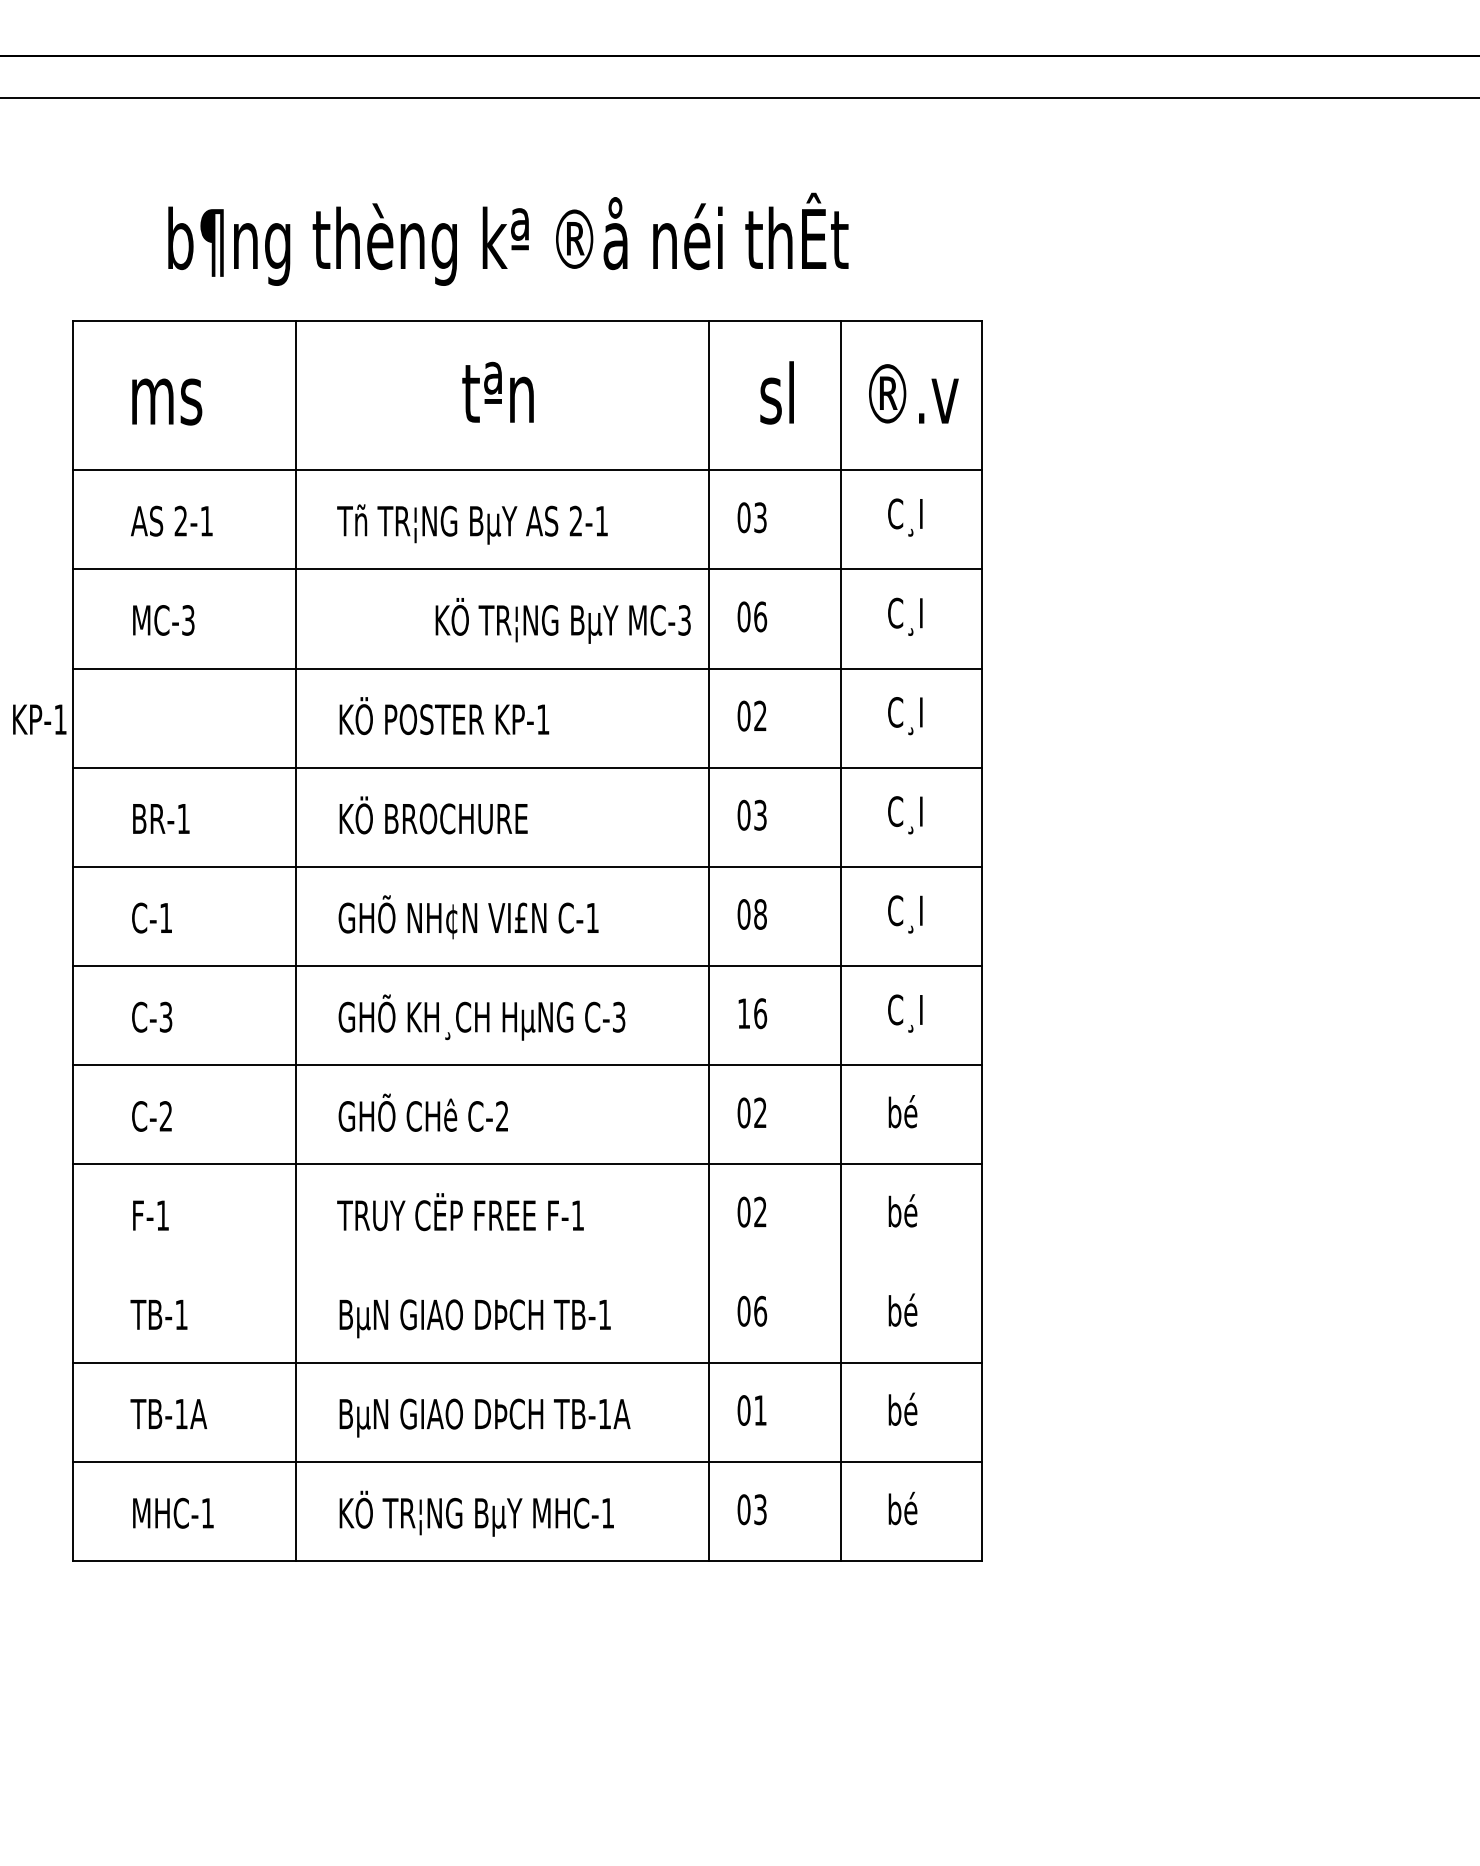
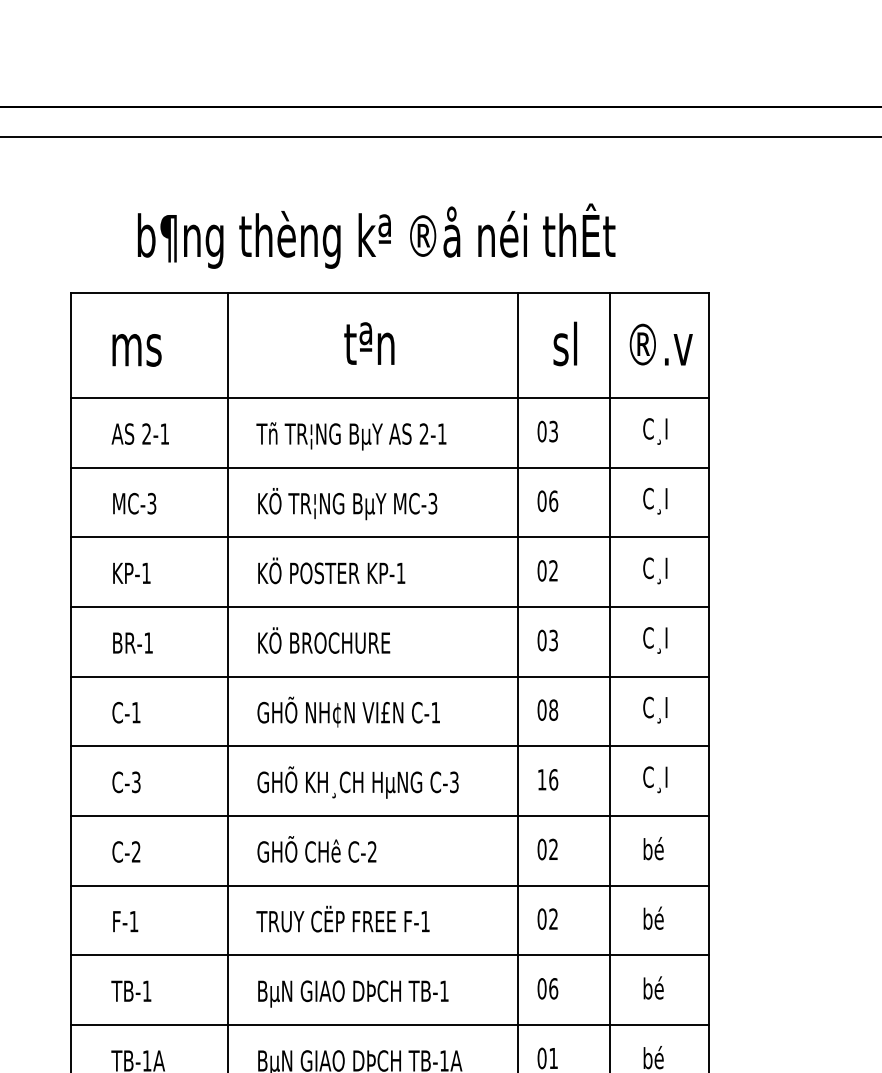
text: (562, 620) -> (347, 503), moved
text: (39, 719) -> (131, 573), moved
line: (527, 1263) -> (390, 955), added

